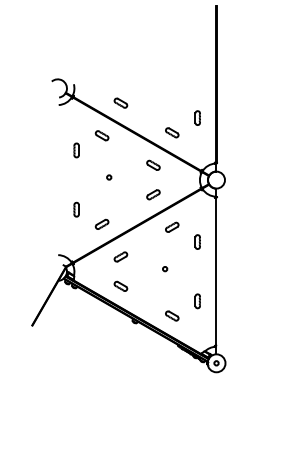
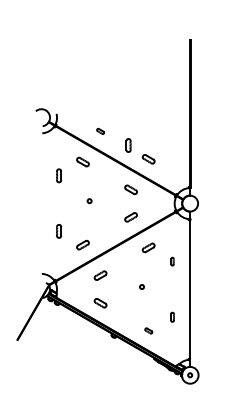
part: (120, 102) -> (100, 130), size x0.6
part: (197, 117) -> (128, 144), moved
part: (197, 241) -> (172, 261), size x0.6
part: (197, 301) -> (172, 317), size x0.7
part: (172, 315) -> (148, 330), size x0.6

